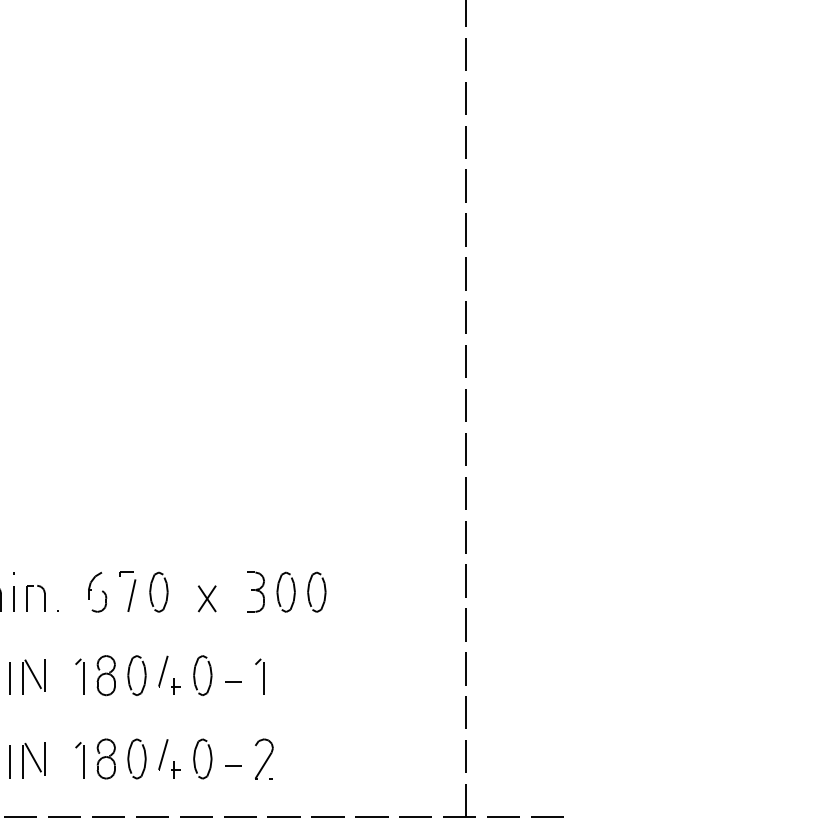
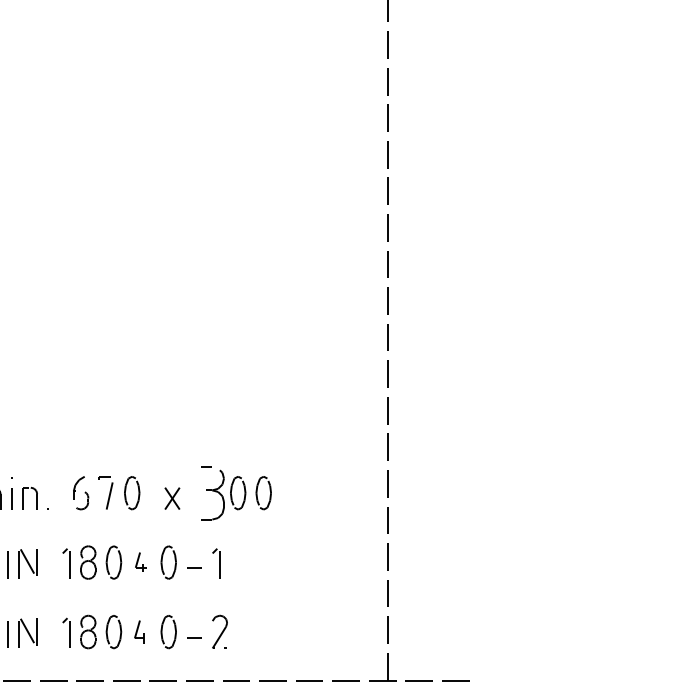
part: (255, 591) -> (212, 492), size x1.6
part: (169, 674) -> (140, 561), size x0.6
part: (169, 758) -> (140, 631), size x0.7

